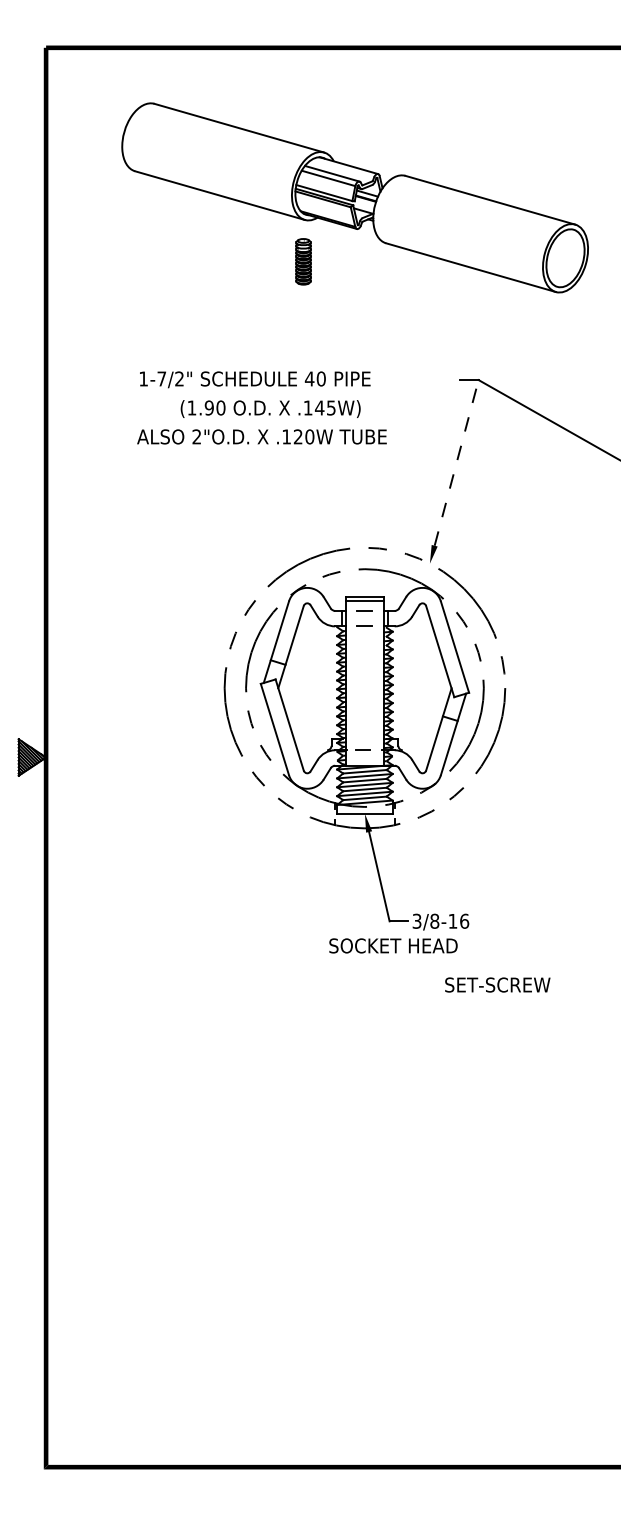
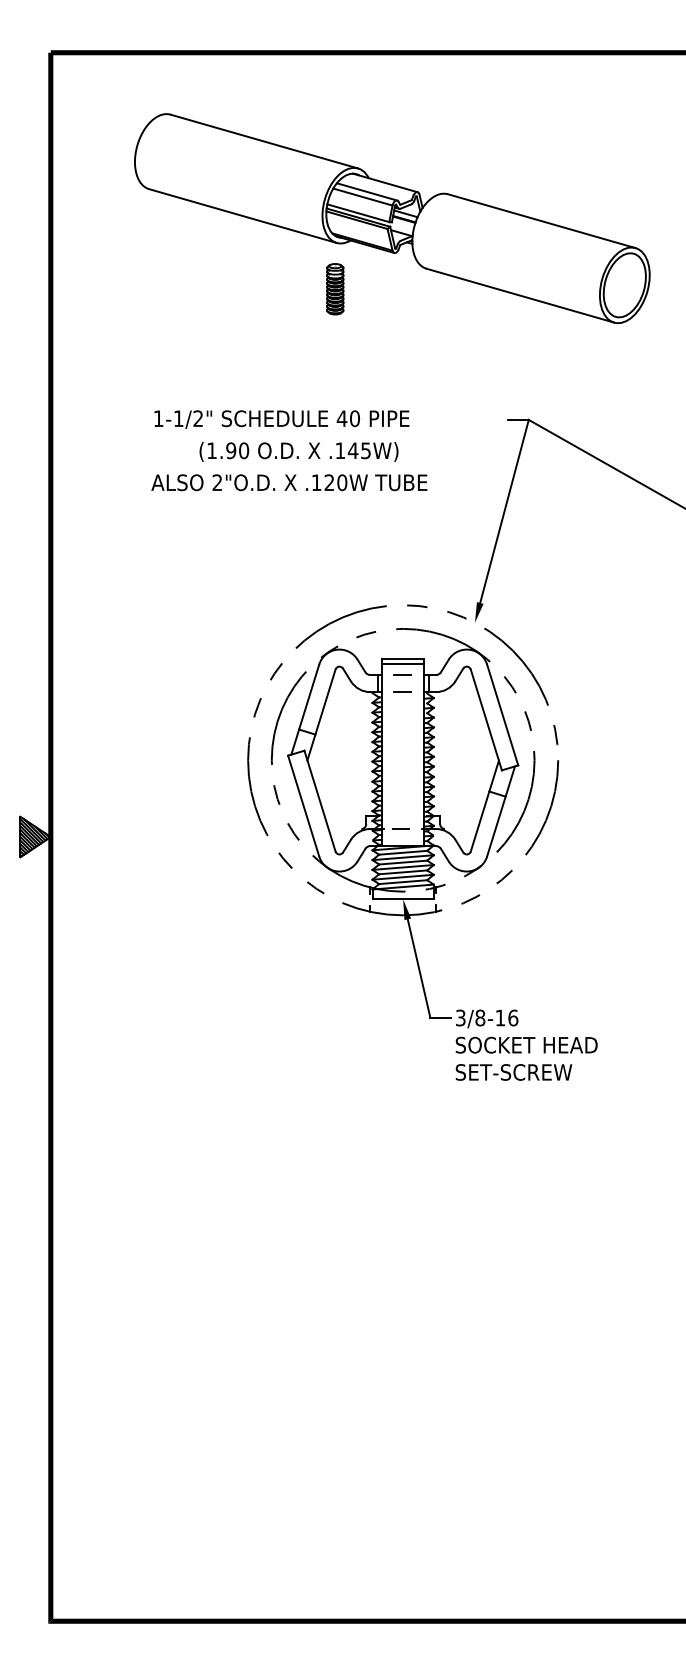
text: (161, 378) -> (178, 418), 1-7/2" -> 1-1/2"
line: (456, 462) -> (504, 511), dashed -> solid
text: (393, 945) -> (526, 1044), moved
text: (497, 985) -> (513, 1072), moved

